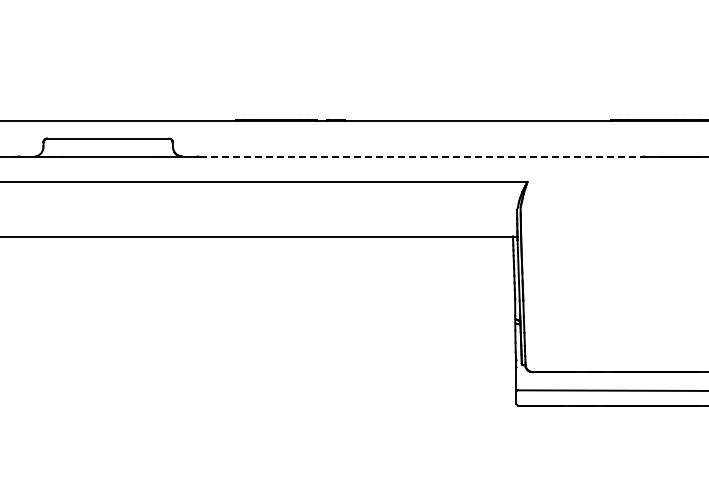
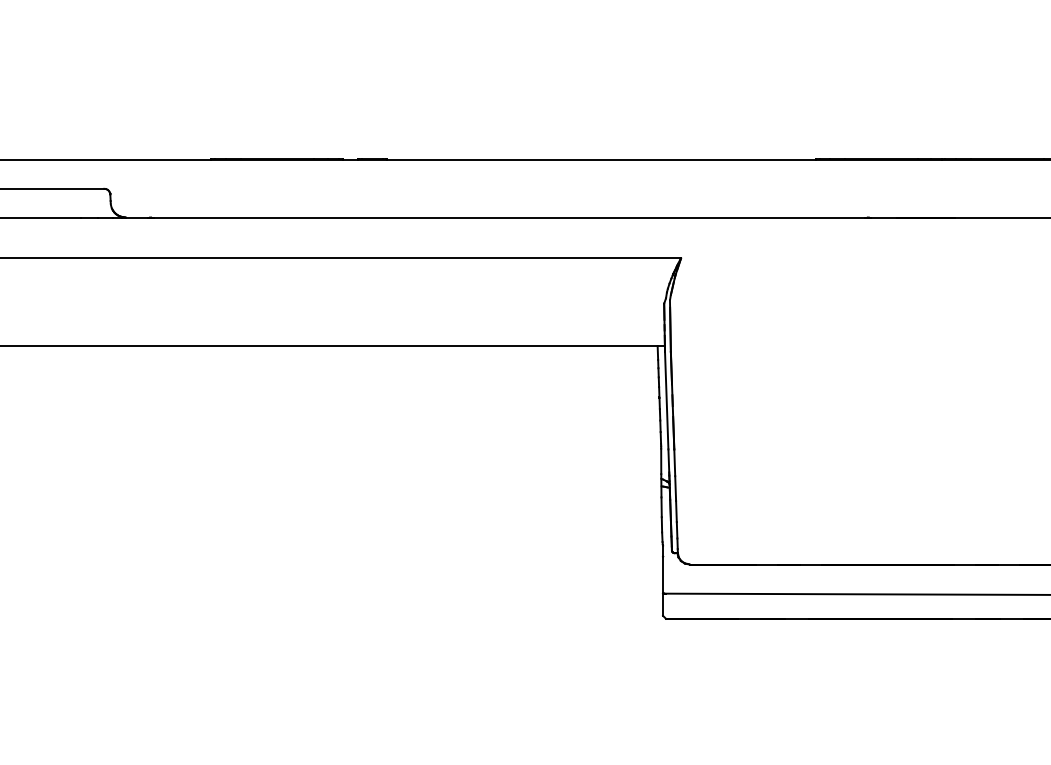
line: (420, 156) -> (508, 217), dashed -> solid

